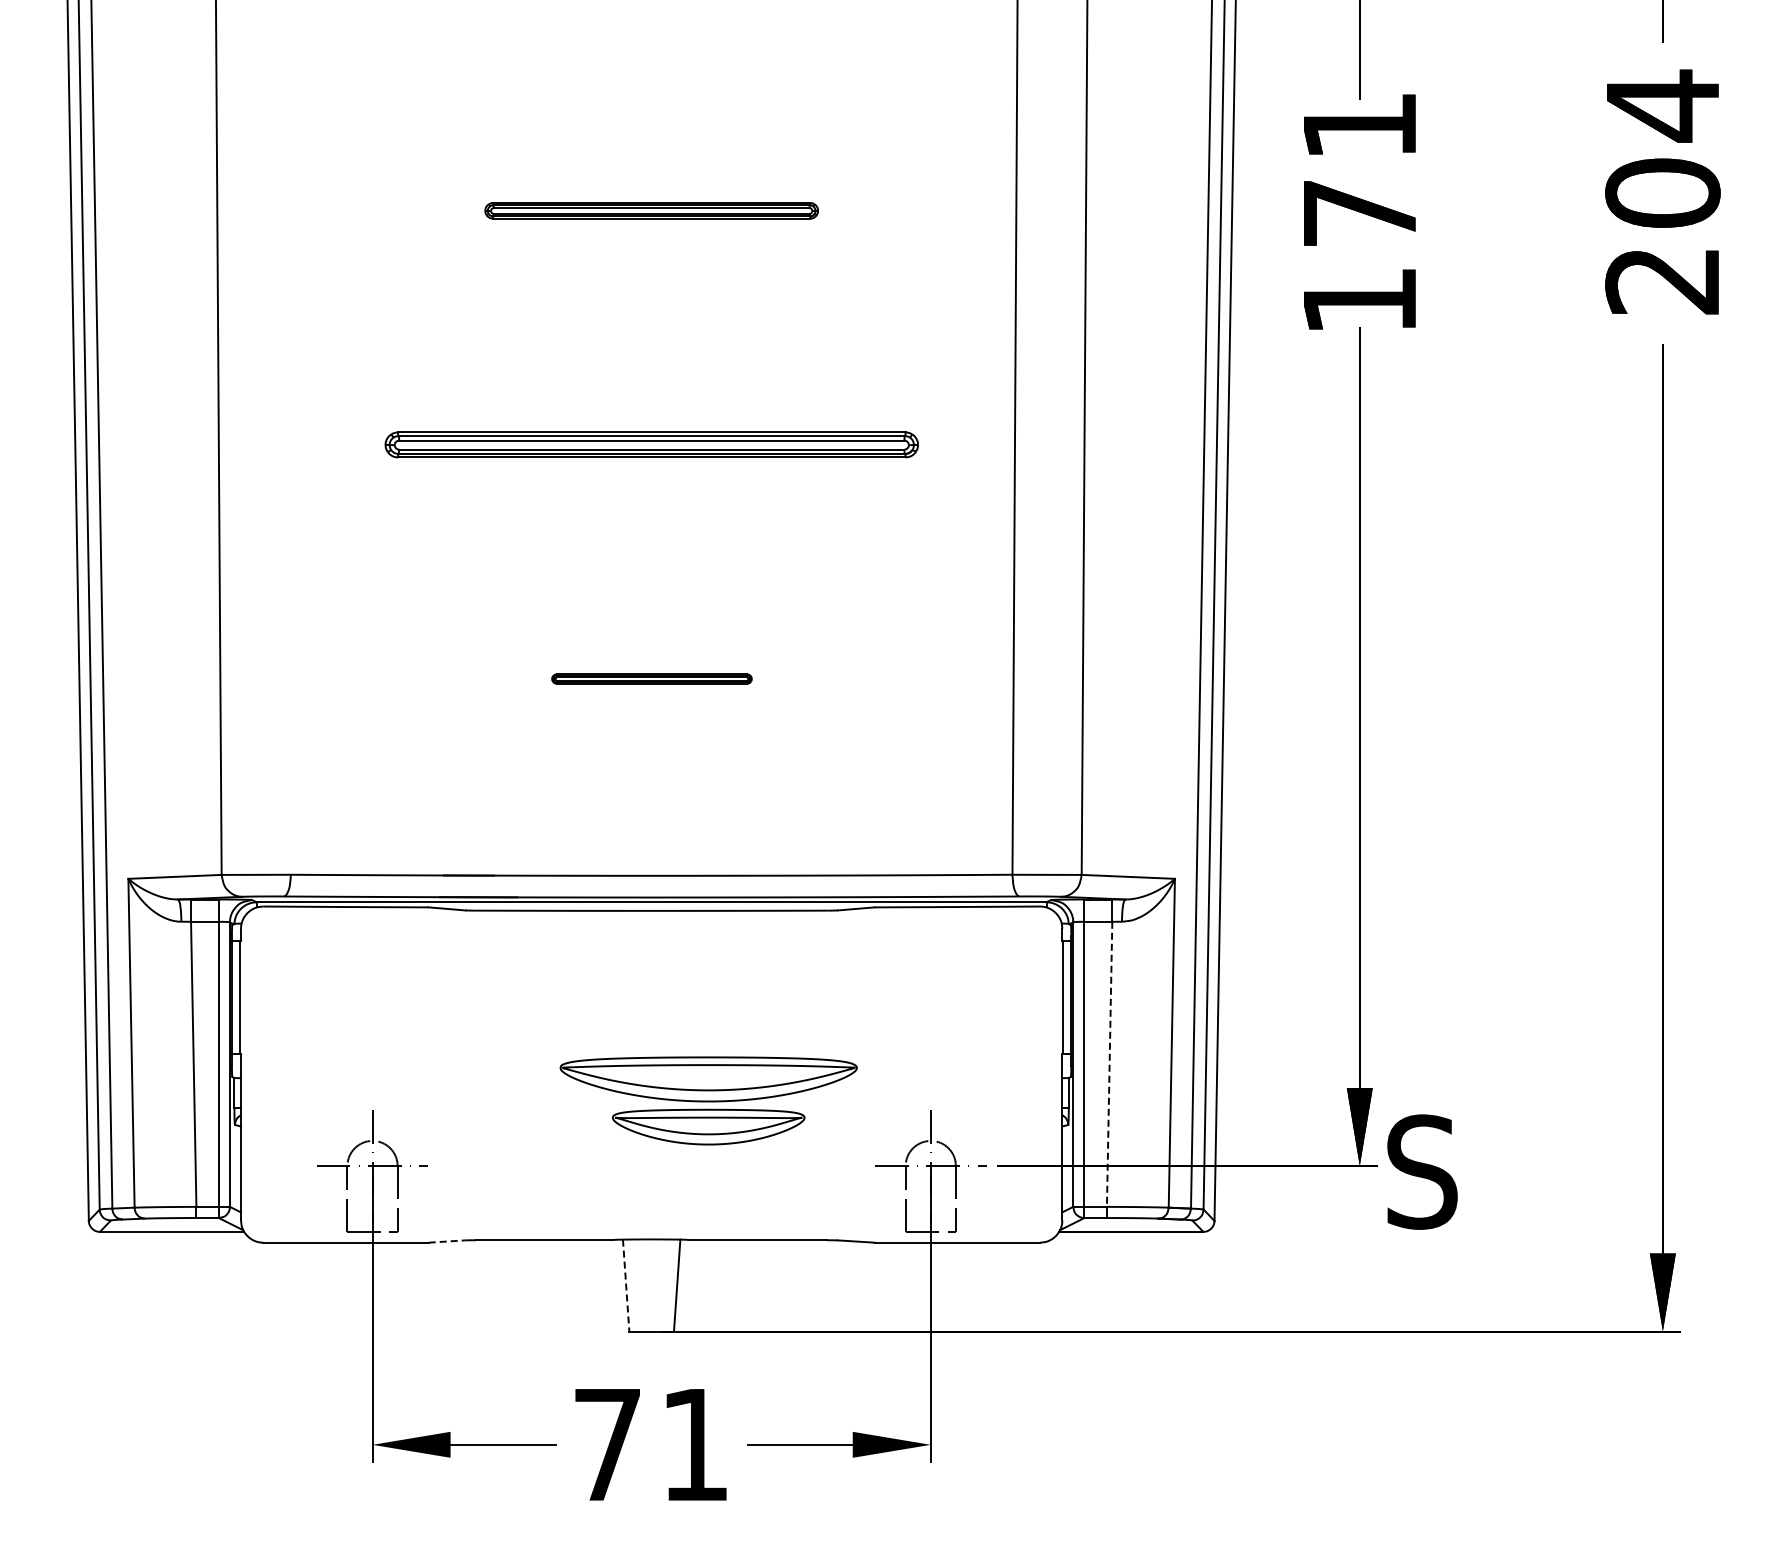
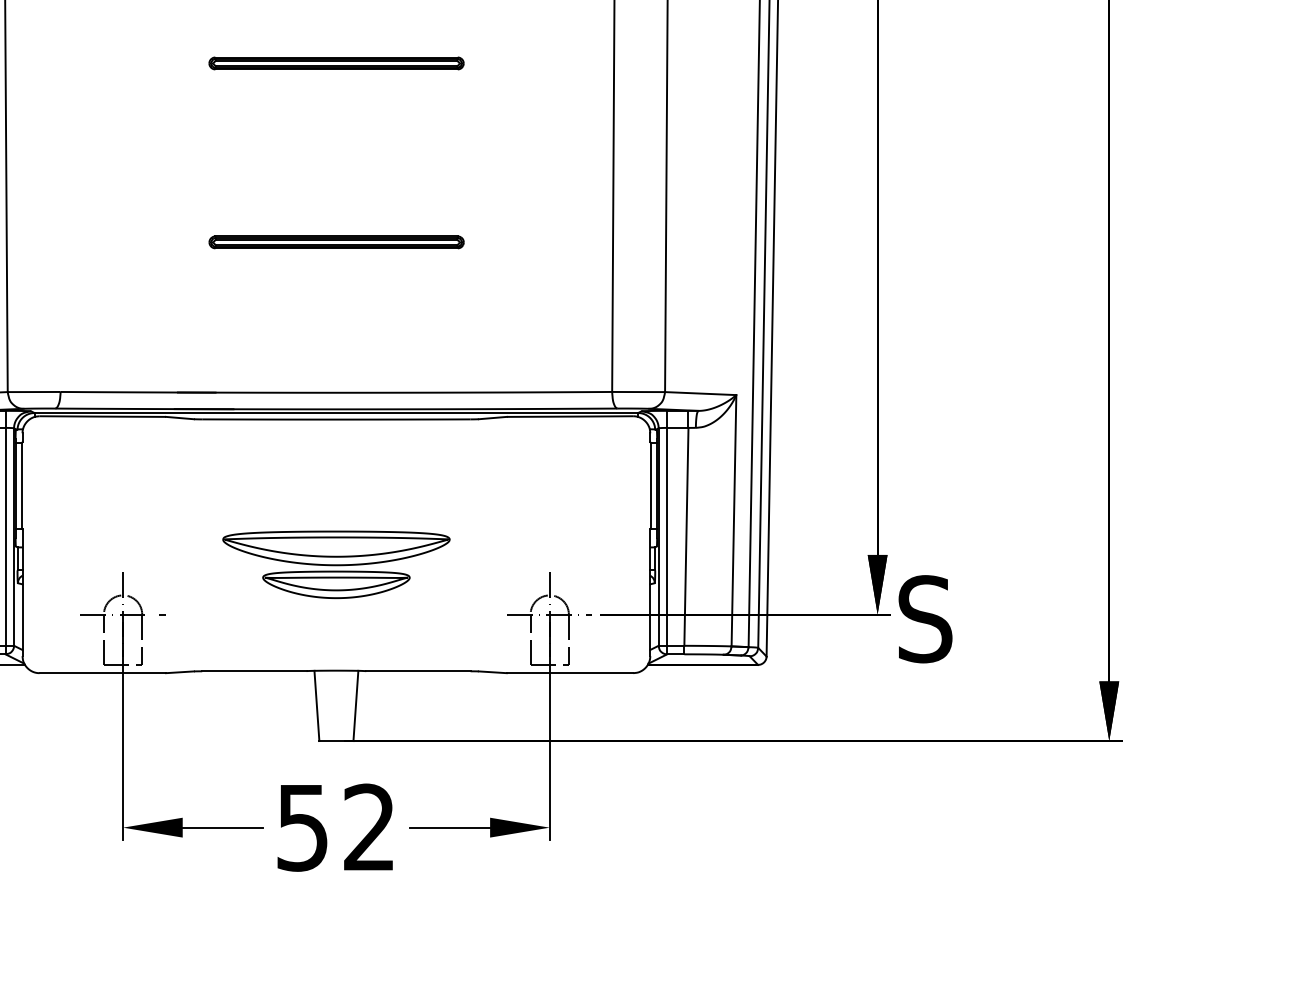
part: (651, 444) -> (336, 63), size x0.62
part: (651, 678) -> (336, 241), size x1.67
line: (1109, 1064) -> (686, 536), dashed -> solid
part: (708, 1100) -> (336, 564), moved
line: (447, 1241) -> (180, 672), dashed -> solid
line: (626, 1286) -> (317, 706), dashed -> solid
text: (650, 1444) -> (335, 827), 71 -> 52

